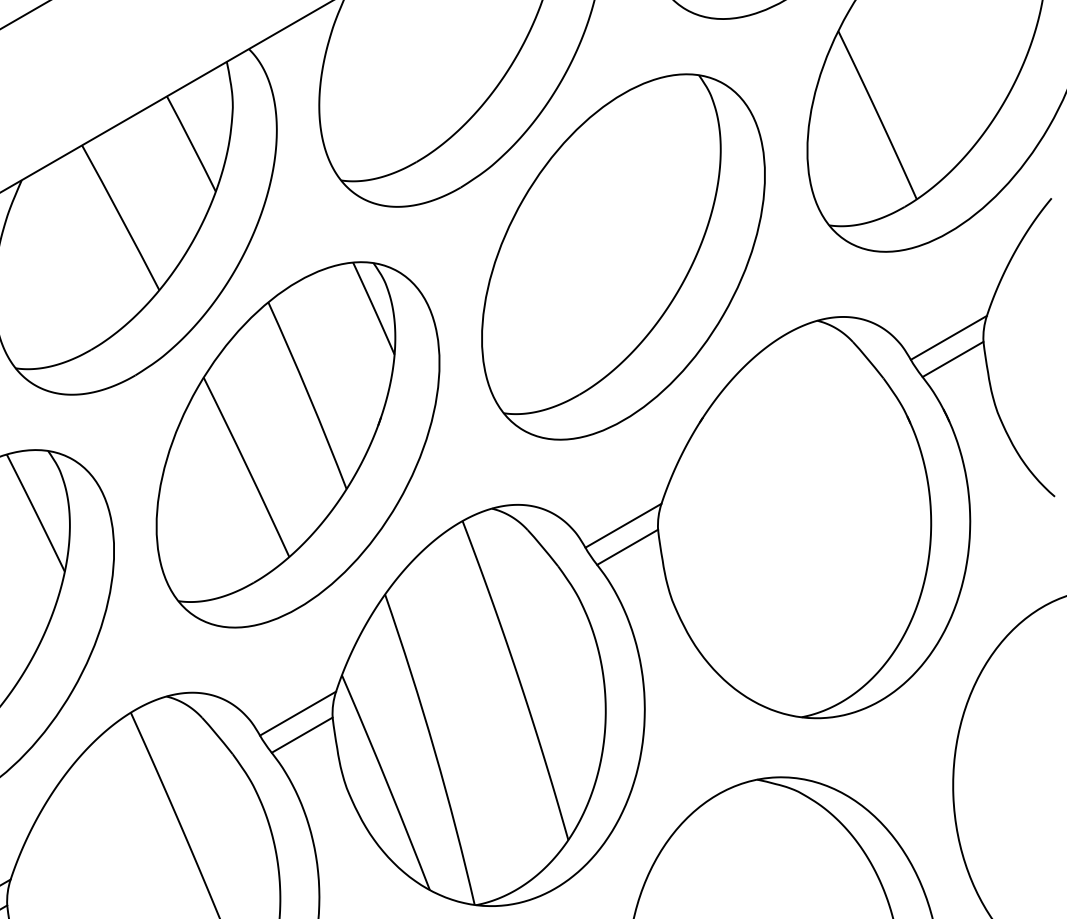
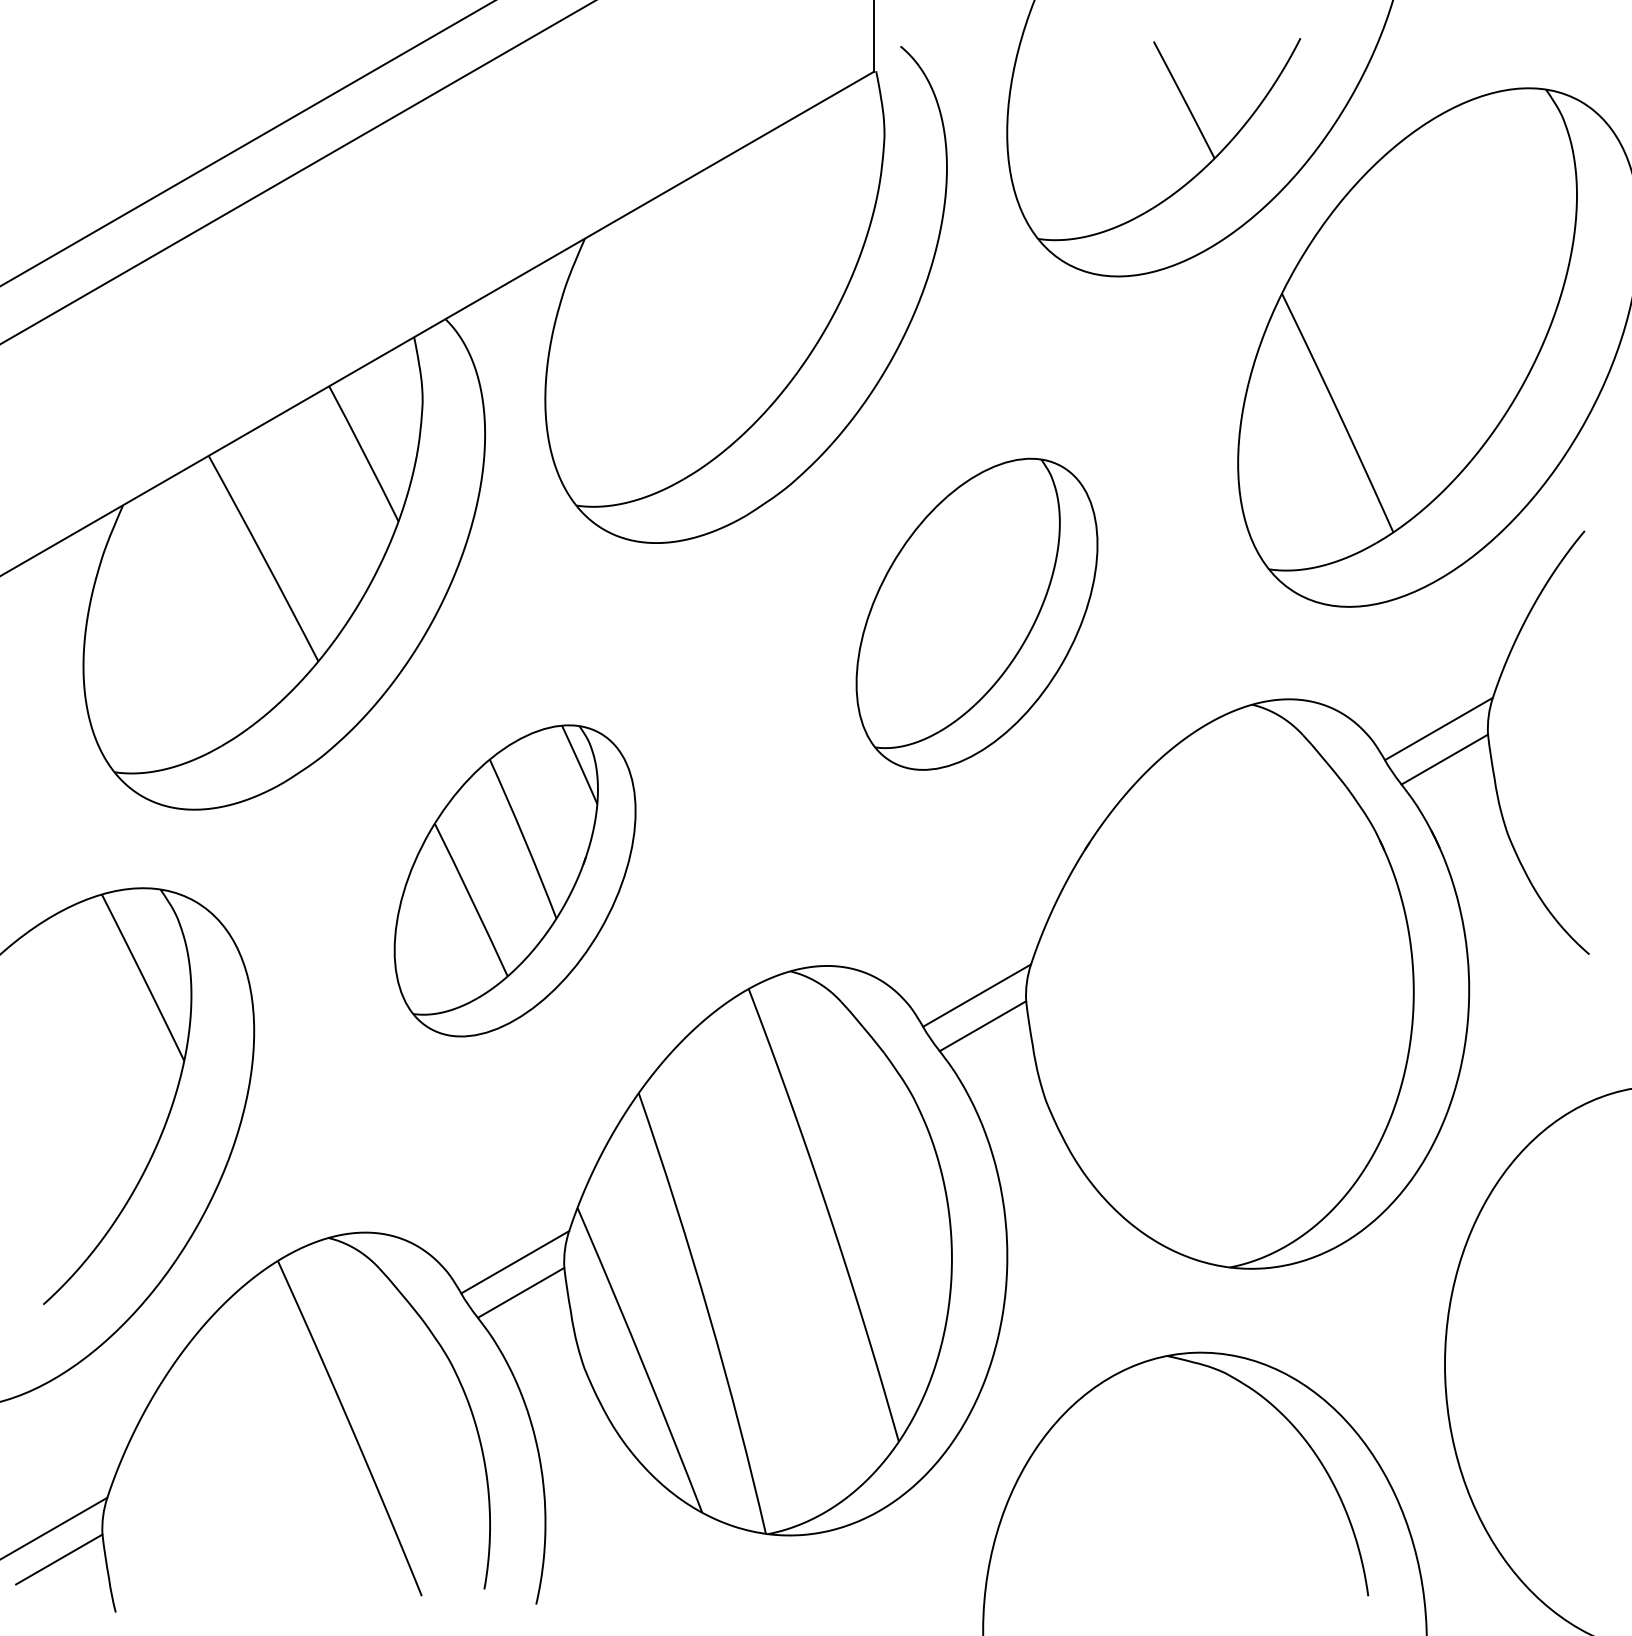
part: (623, 257) -> (976, 614), size x0.6
part: (297, 444) -> (514, 880), size x0.6

